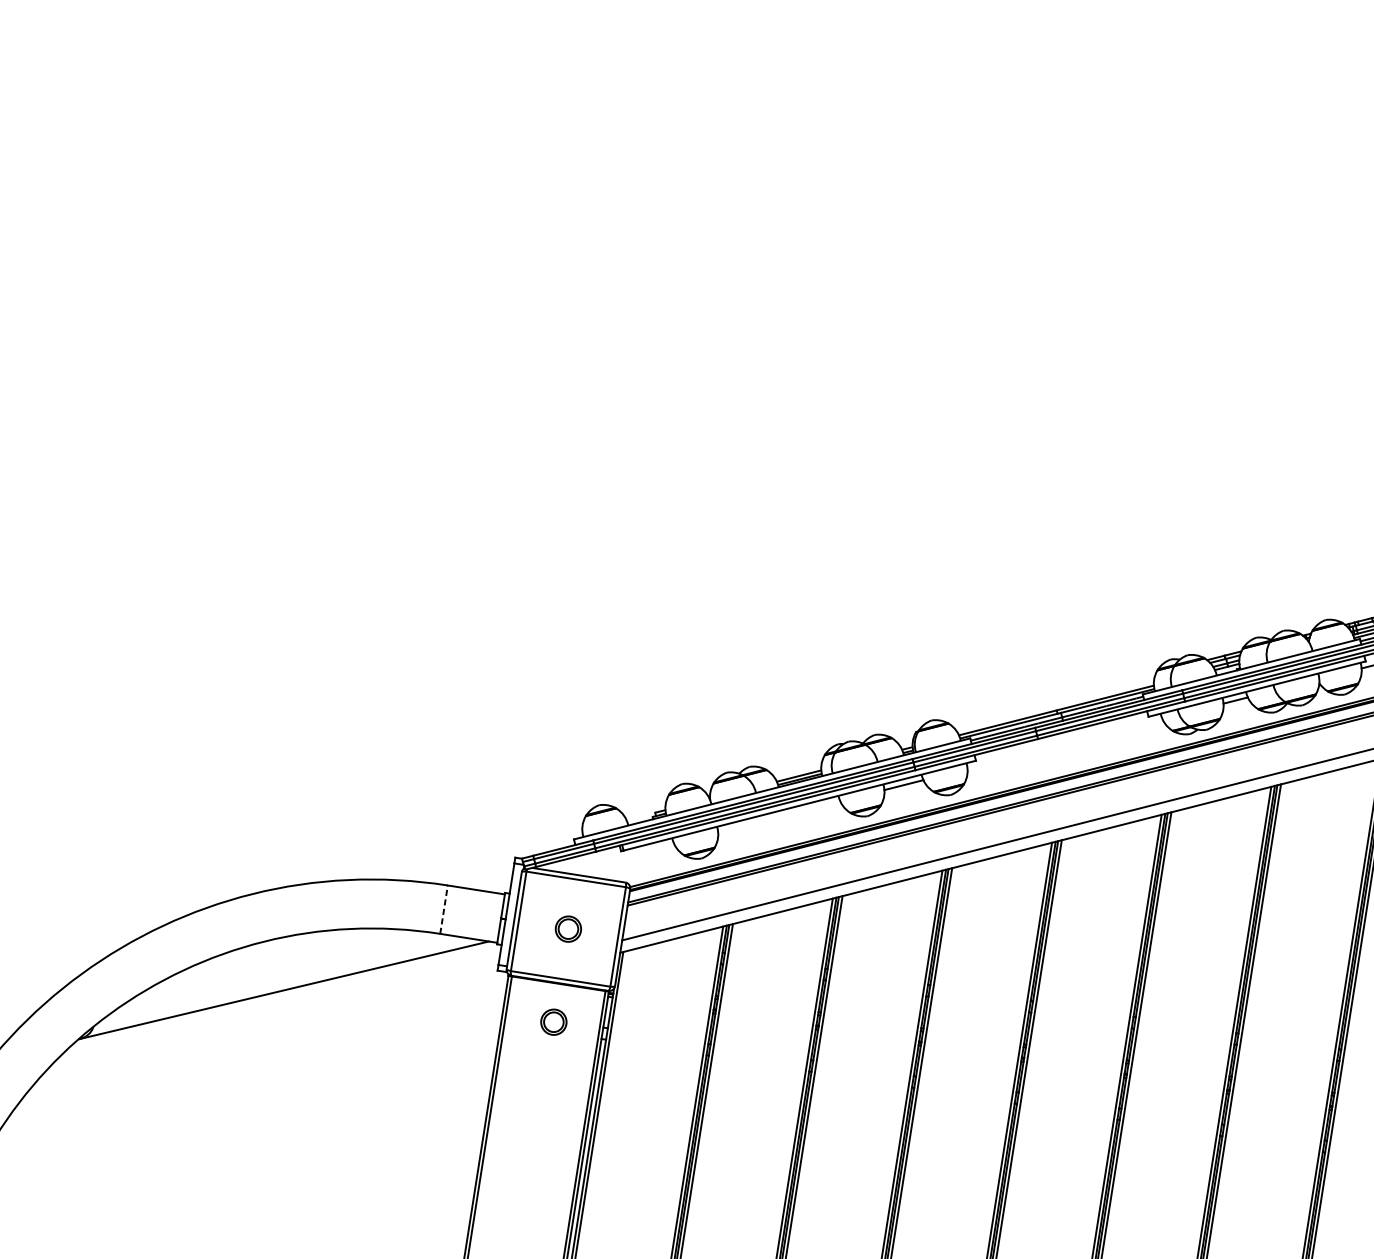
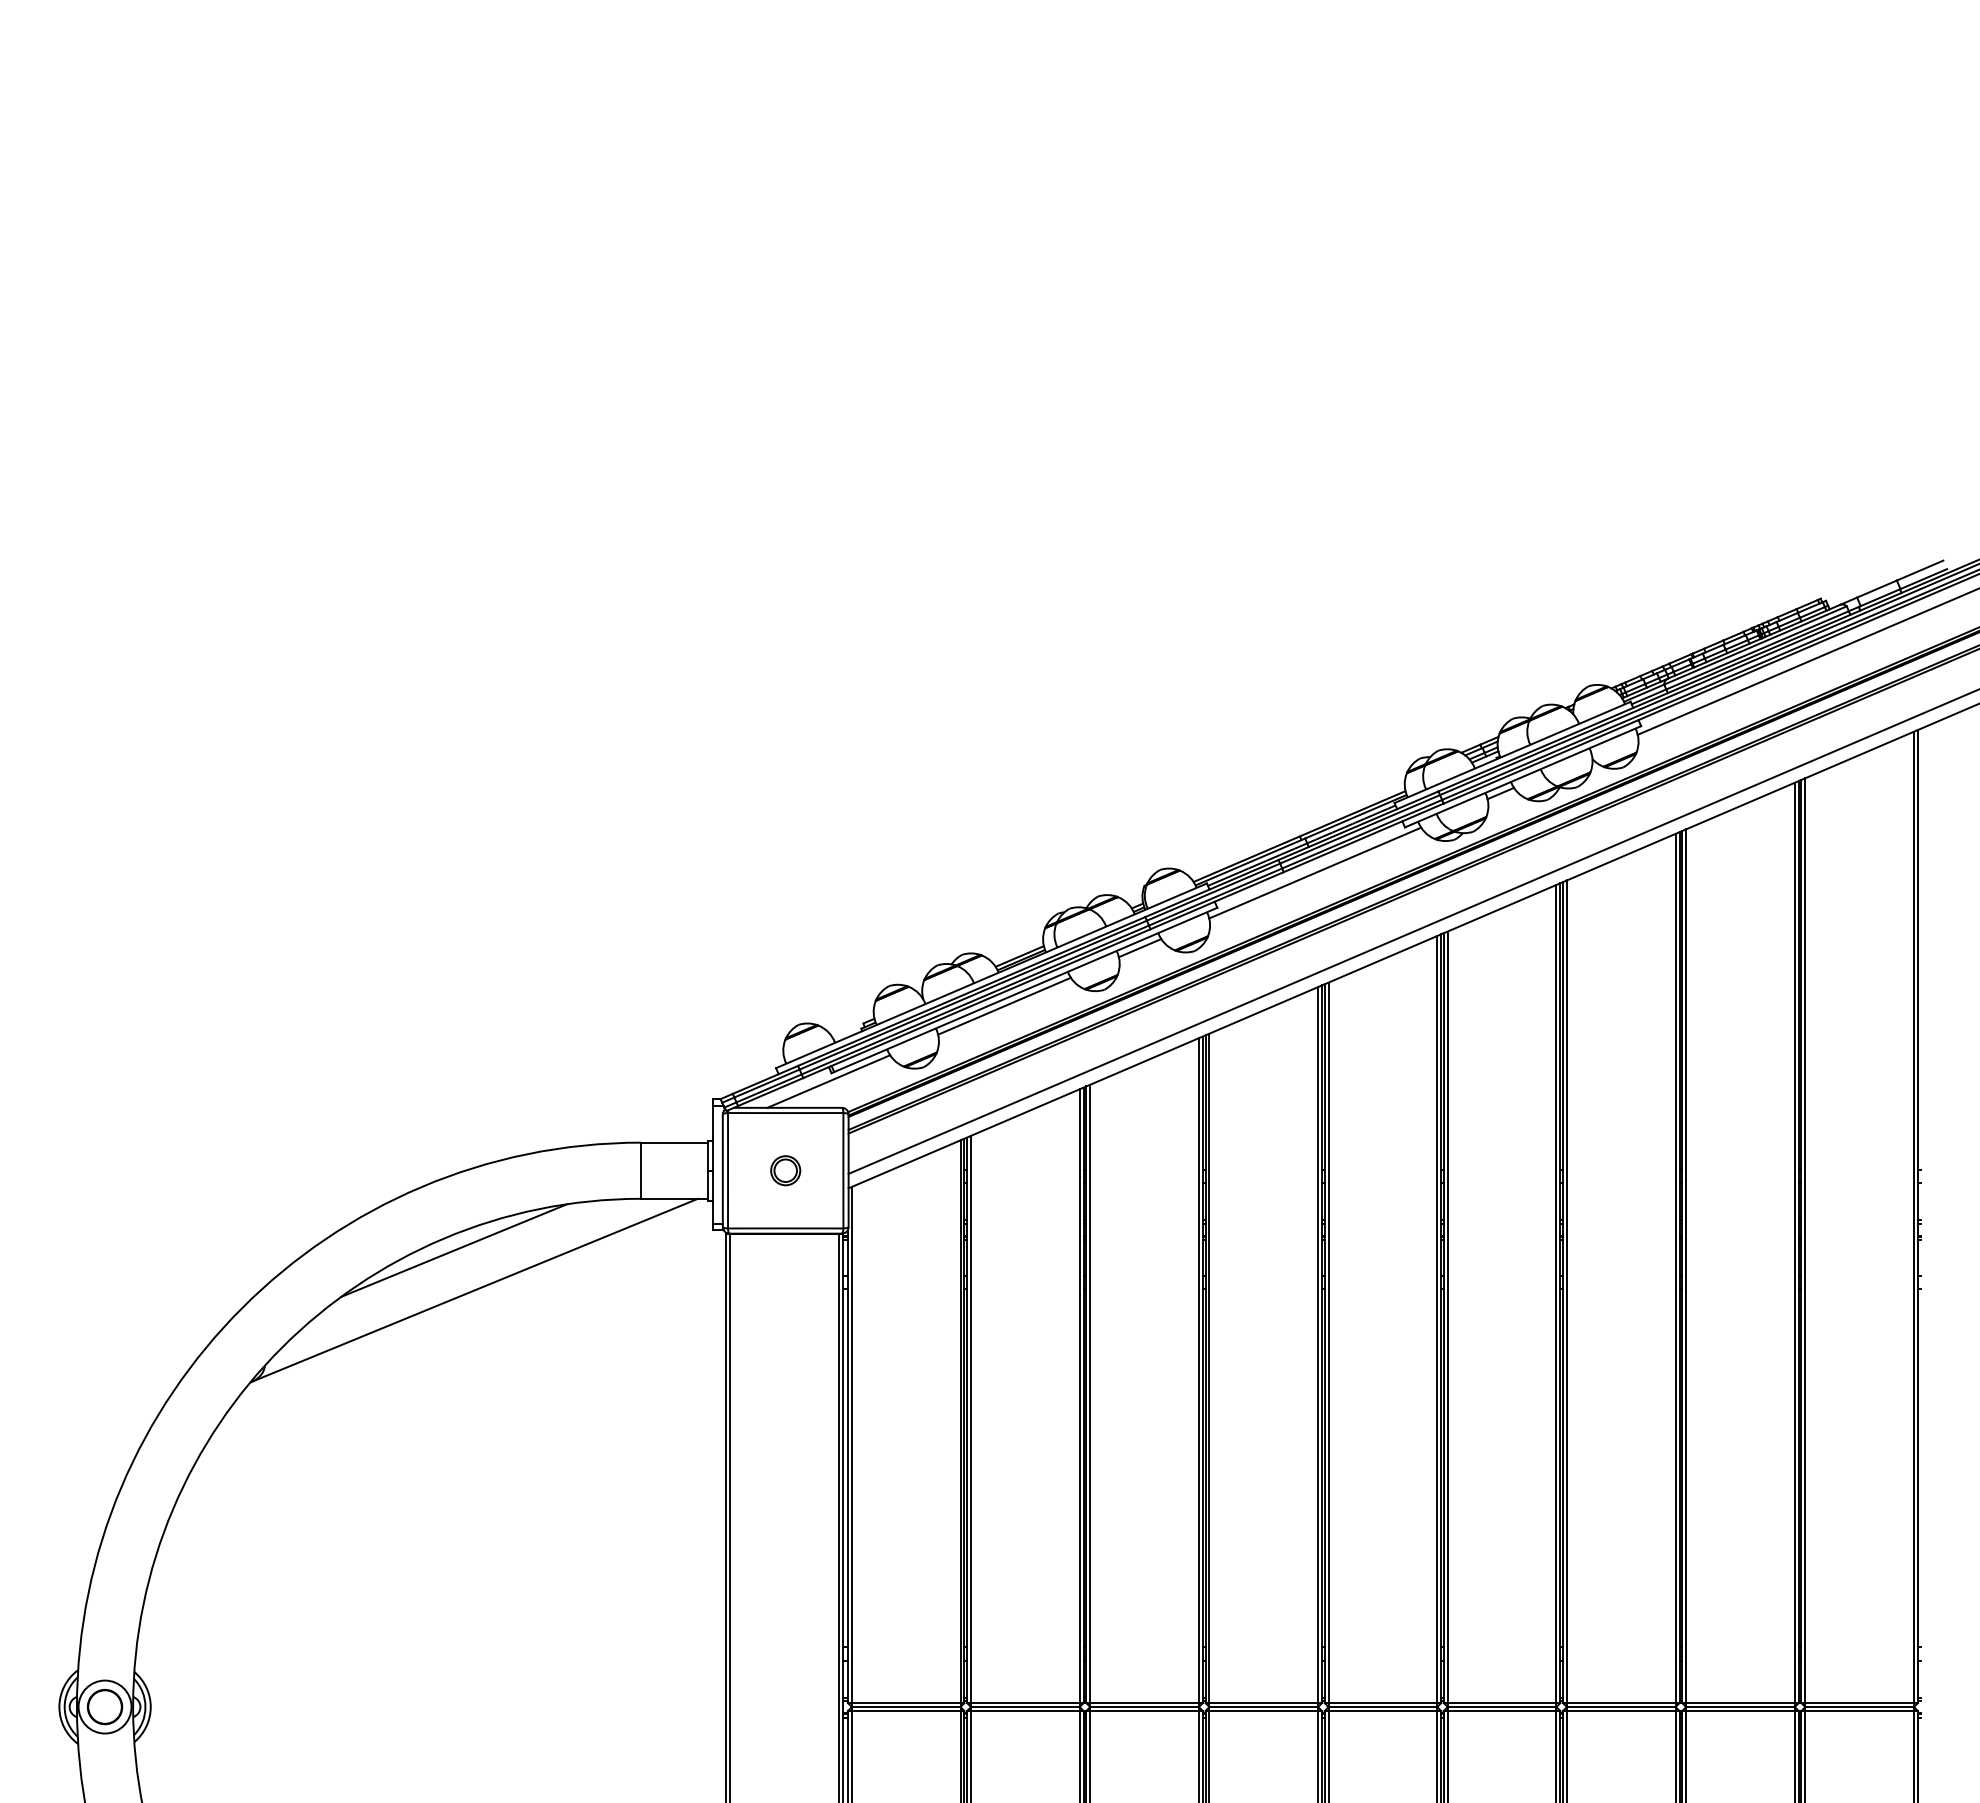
line: (1065, 743) -> (1315, 872), added
line: (779, 816) -> (1004, 1005), added
line: (617, 858) -> (828, 1081), added
line: (444, 909) -> (641, 1170), dashed -> solid
line: (272, 953) -> (454, 1250), added
part: (553, 1022) -> (785, 1278), removed

